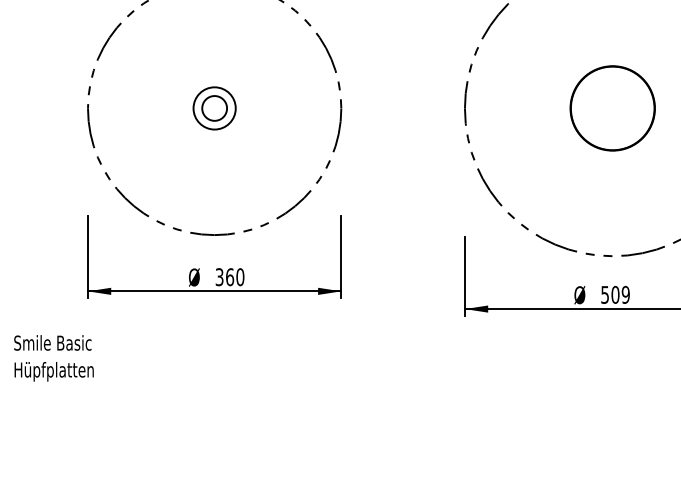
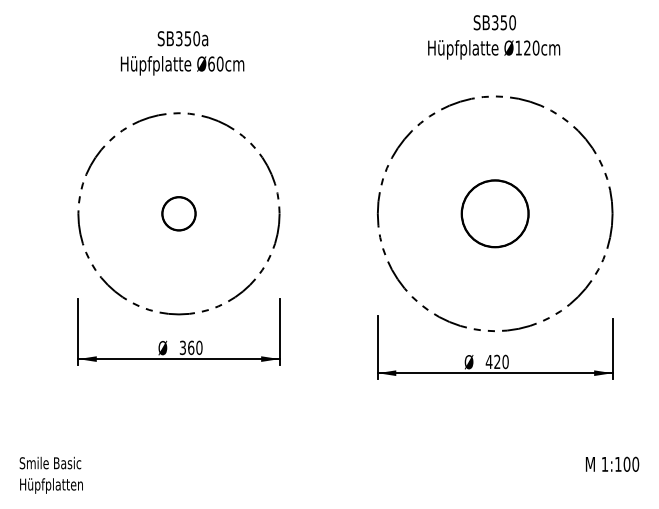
circle: (214, 108) -> (178, 213), size x1.67
text: (614, 294) -> (496, 361), 509 -> 420
text: (52, 357) -> (50, 474), moved

